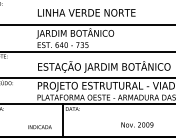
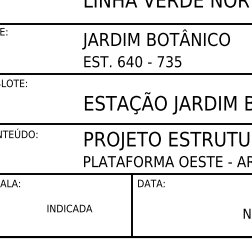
text: (39, 127) -> (68, 209), moved

